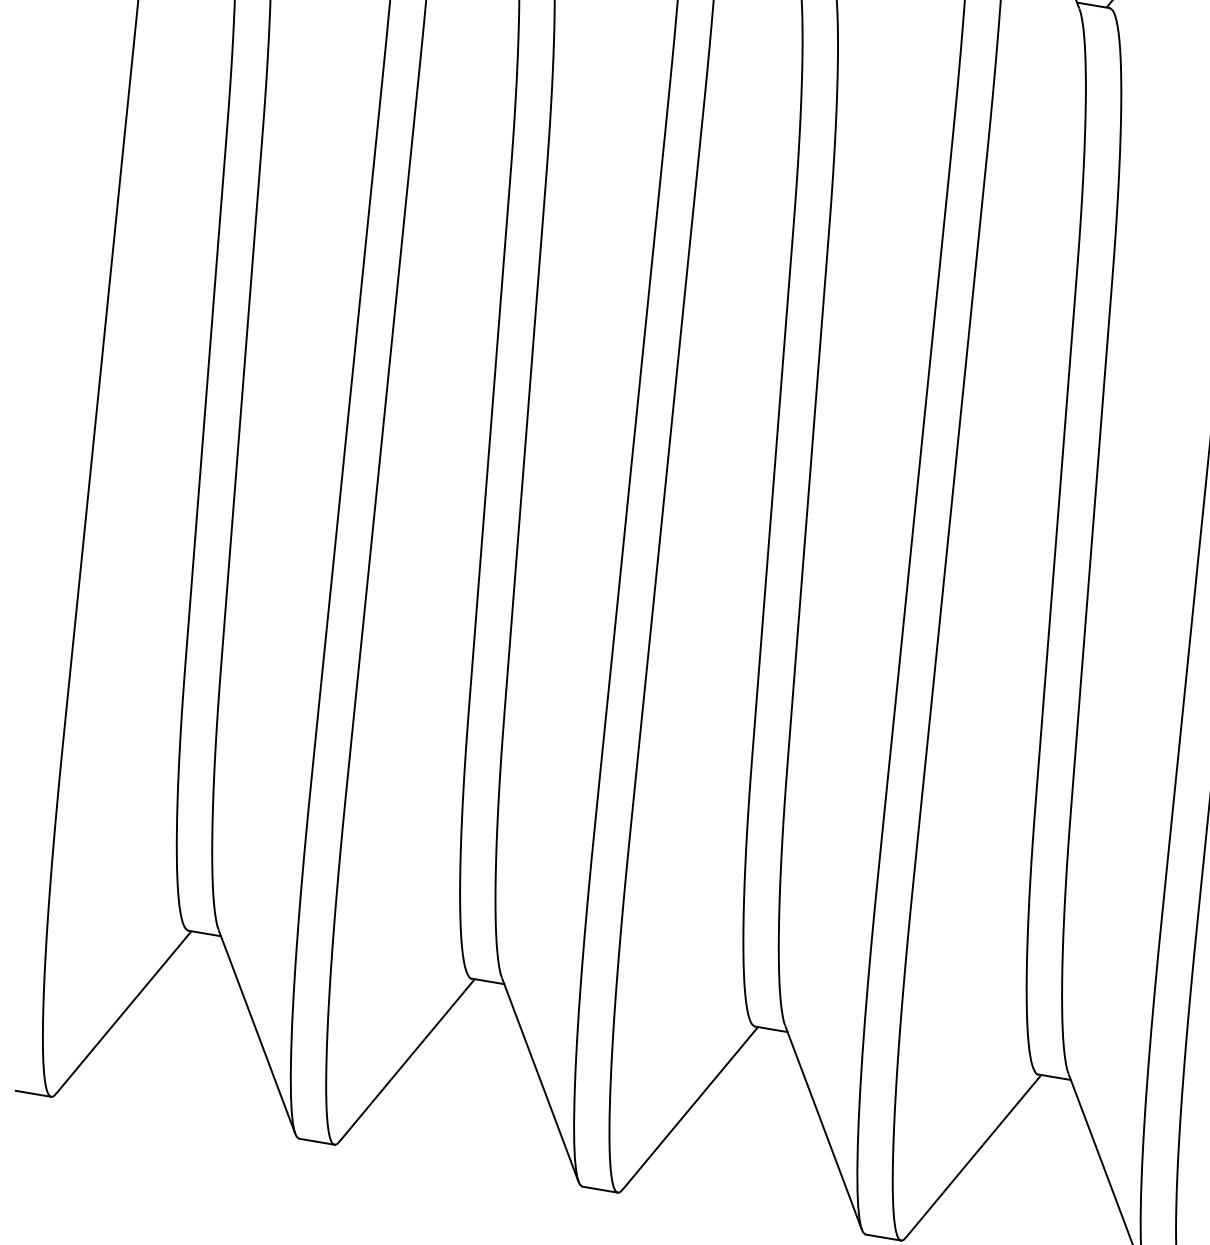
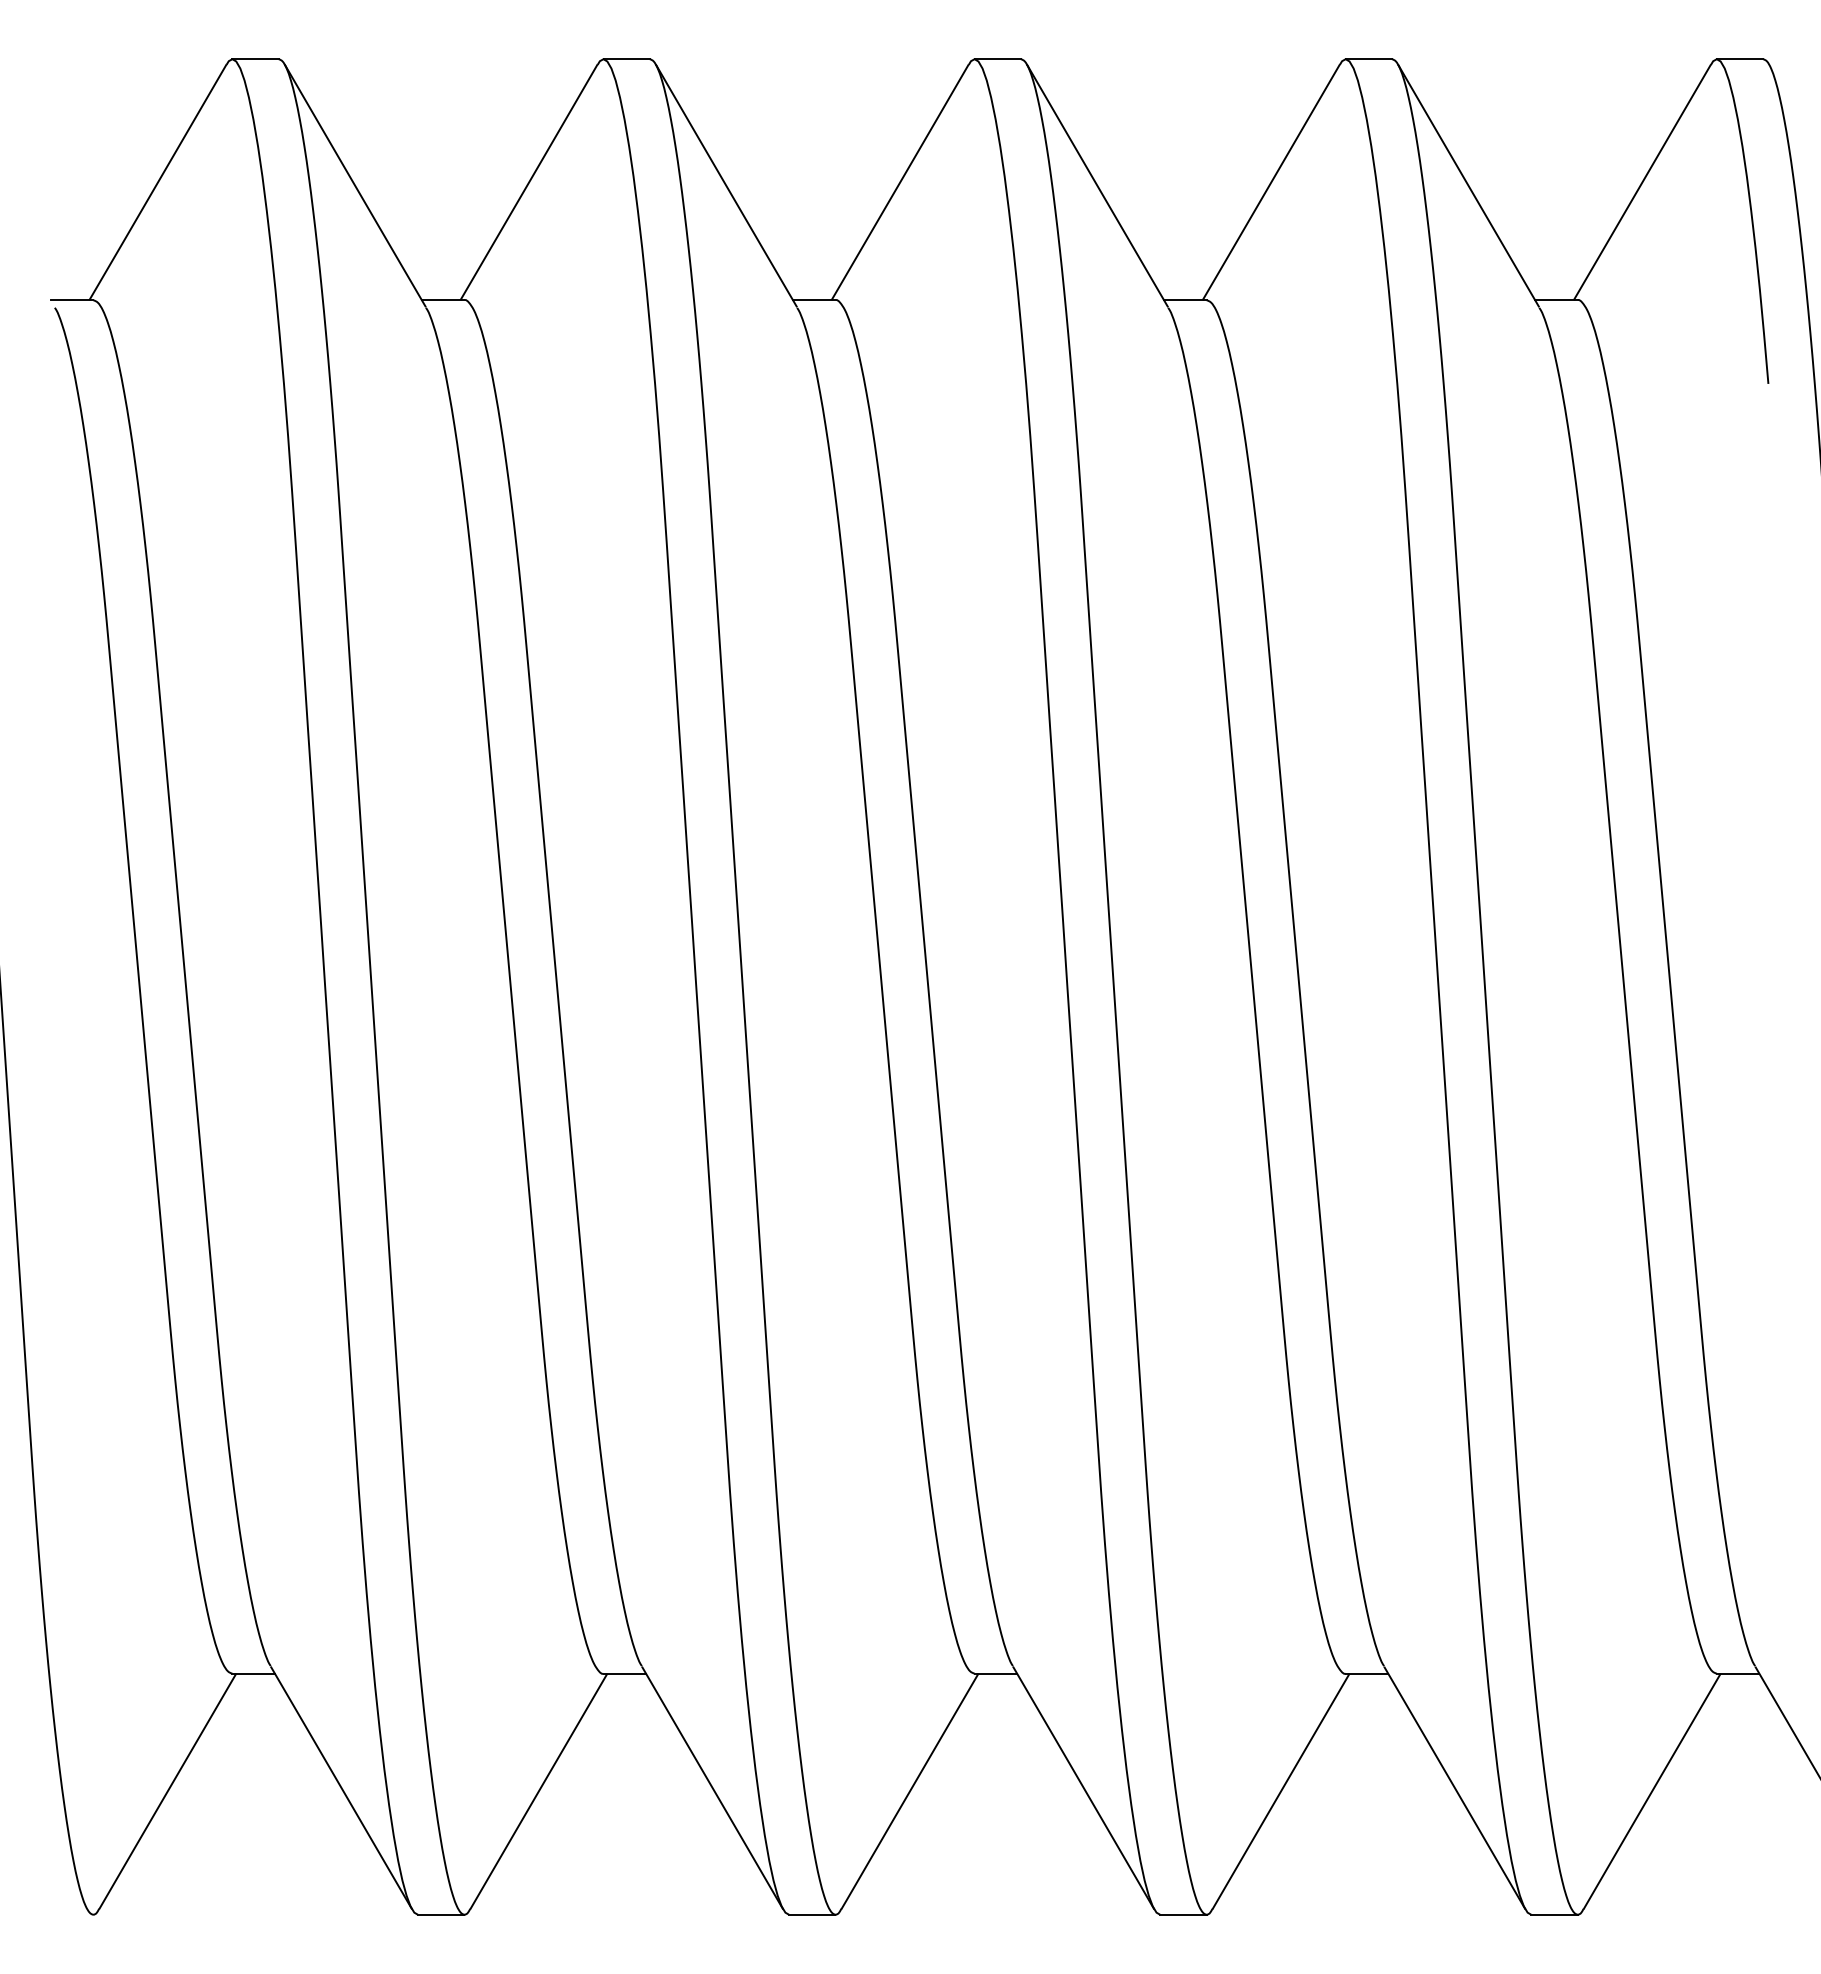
line: (33, 1093) -> (69, 1914), removed

